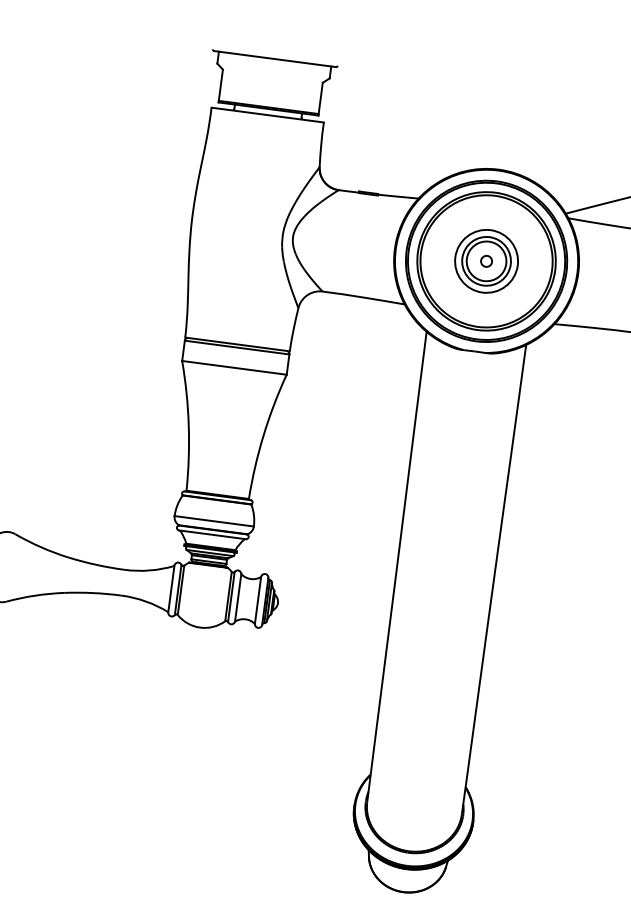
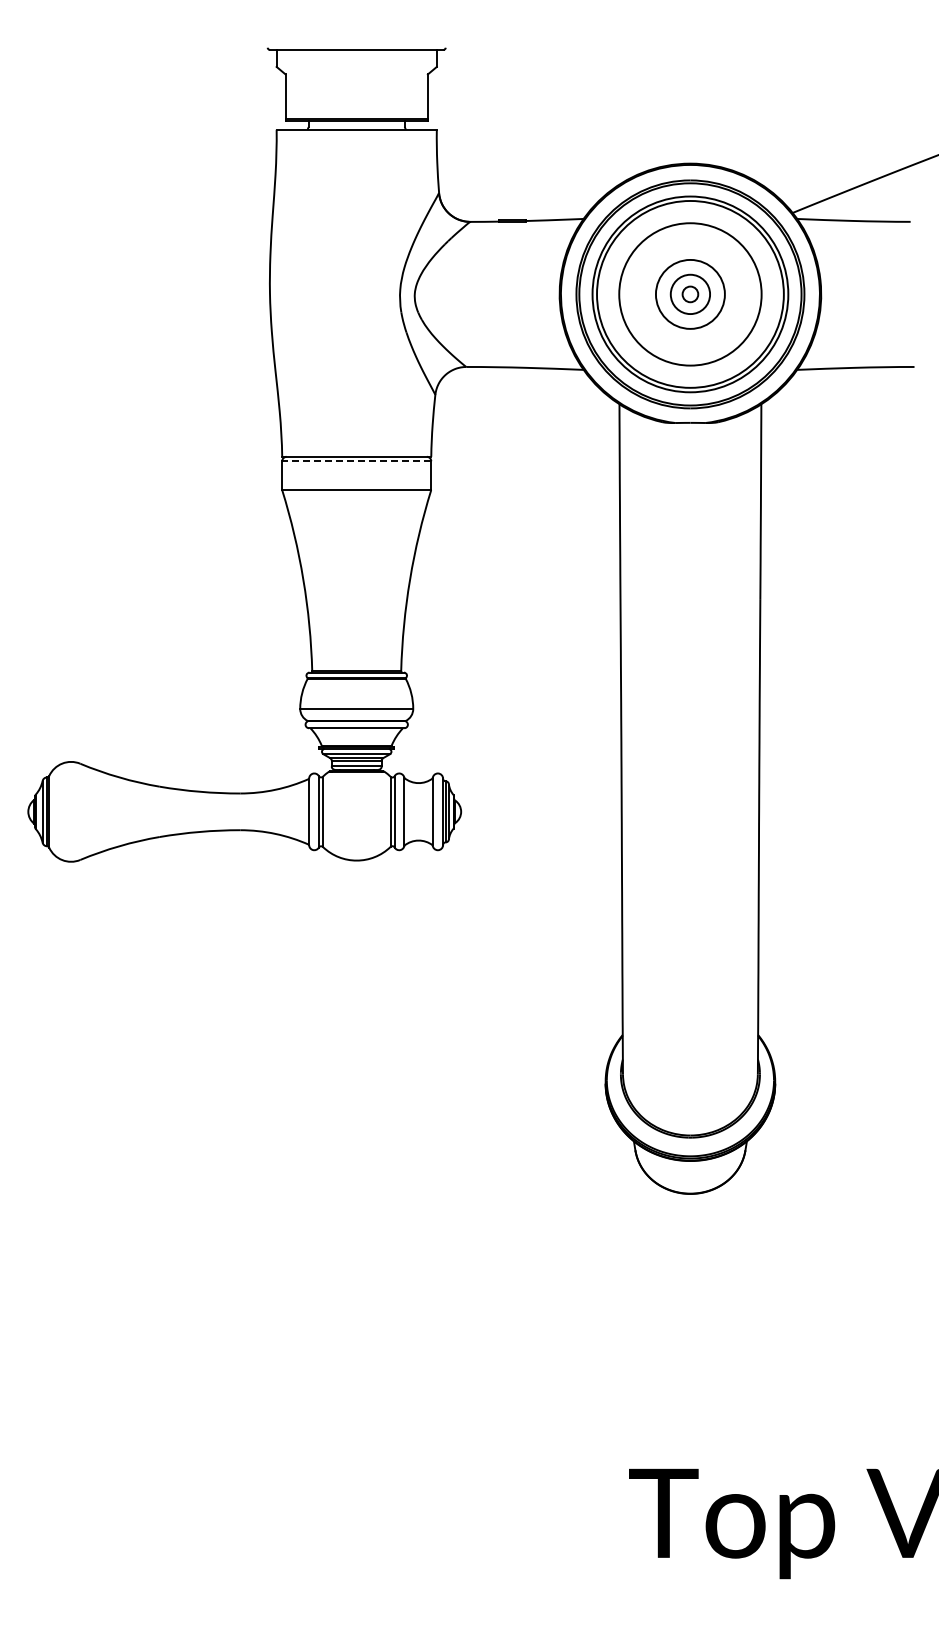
circle: (486, 260) -> (689, 293), size x1.6
circle: (486, 261) -> (690, 294), size x0.7
line: (236, 347) -> (356, 461), solid -> dashed

